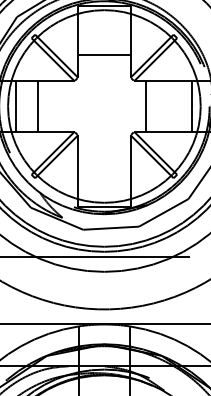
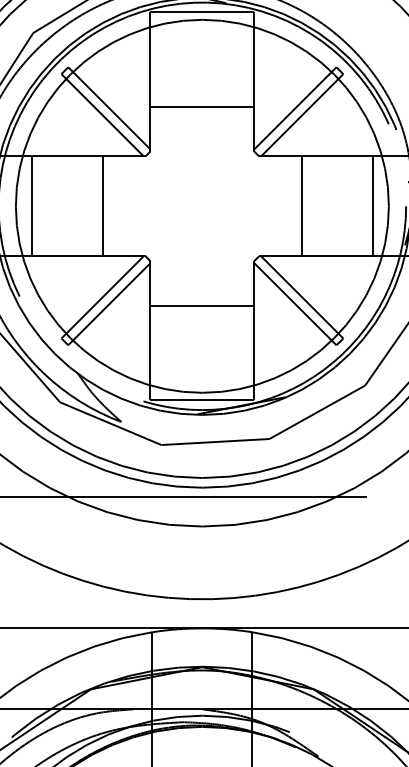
line: (38, 106) -> (103, 206), moved
line: (145, 106) -> (301, 206), moved
line: (104, 157) -> (202, 305), added

